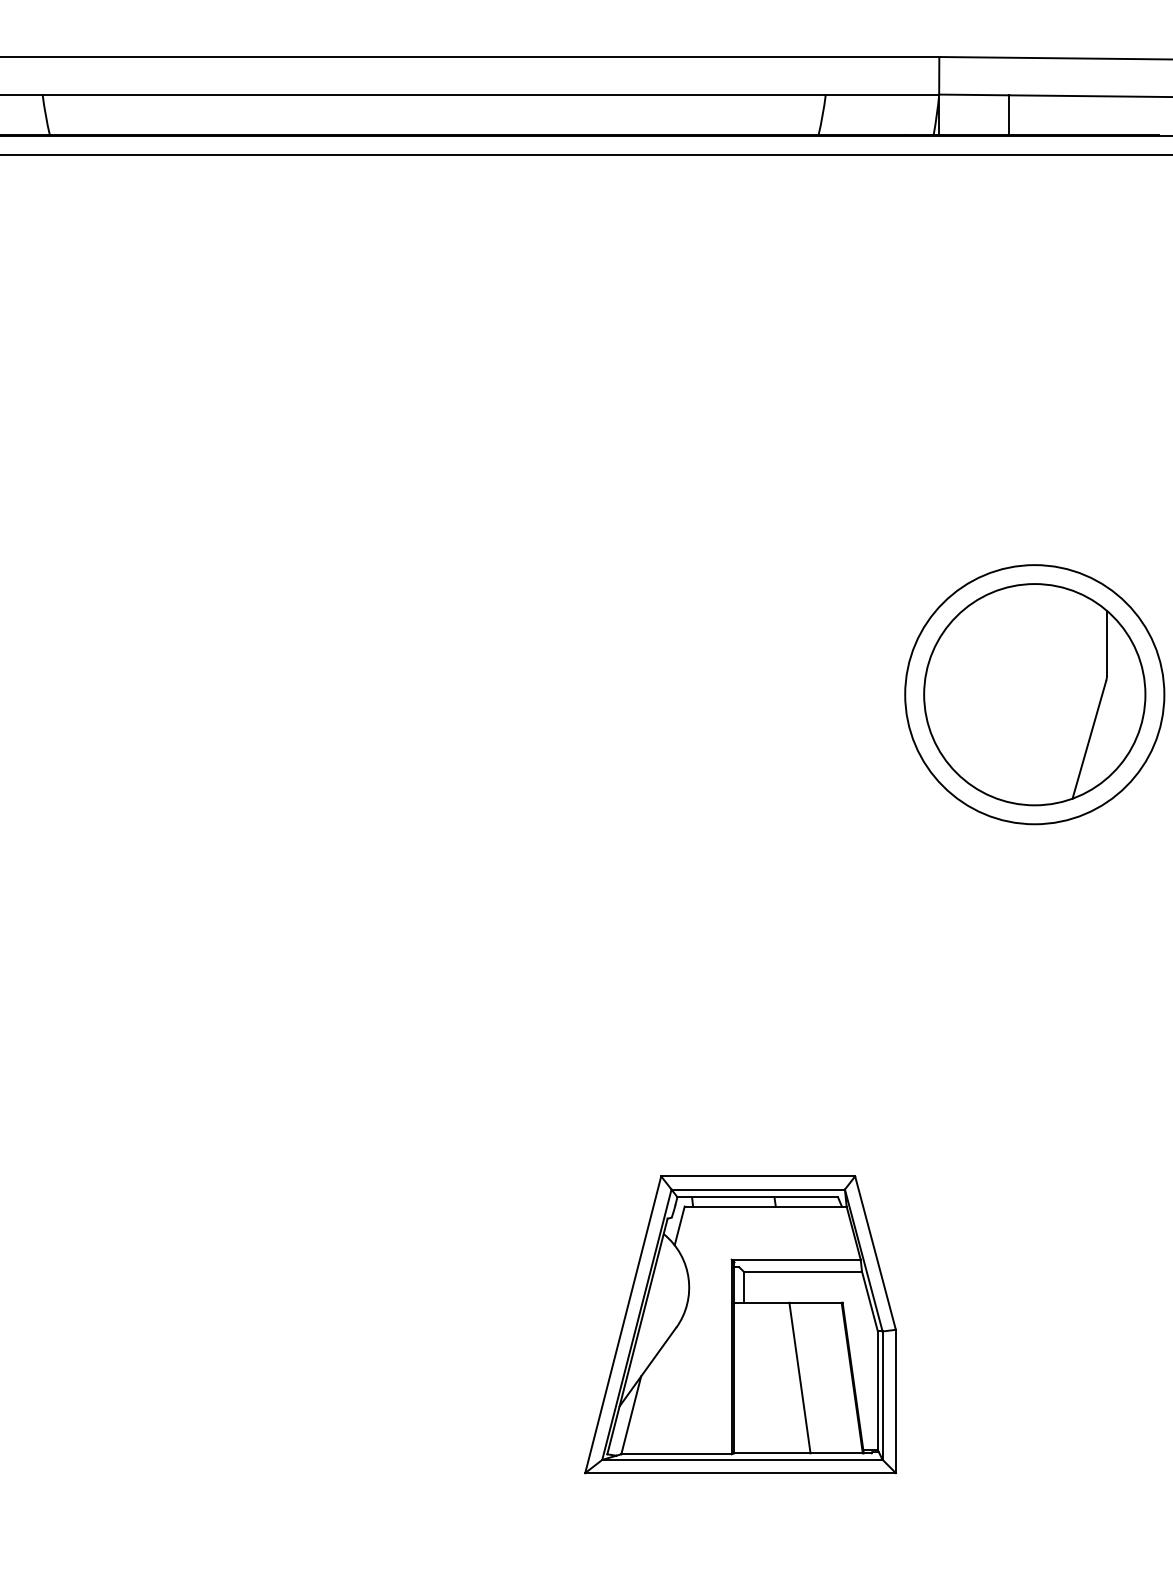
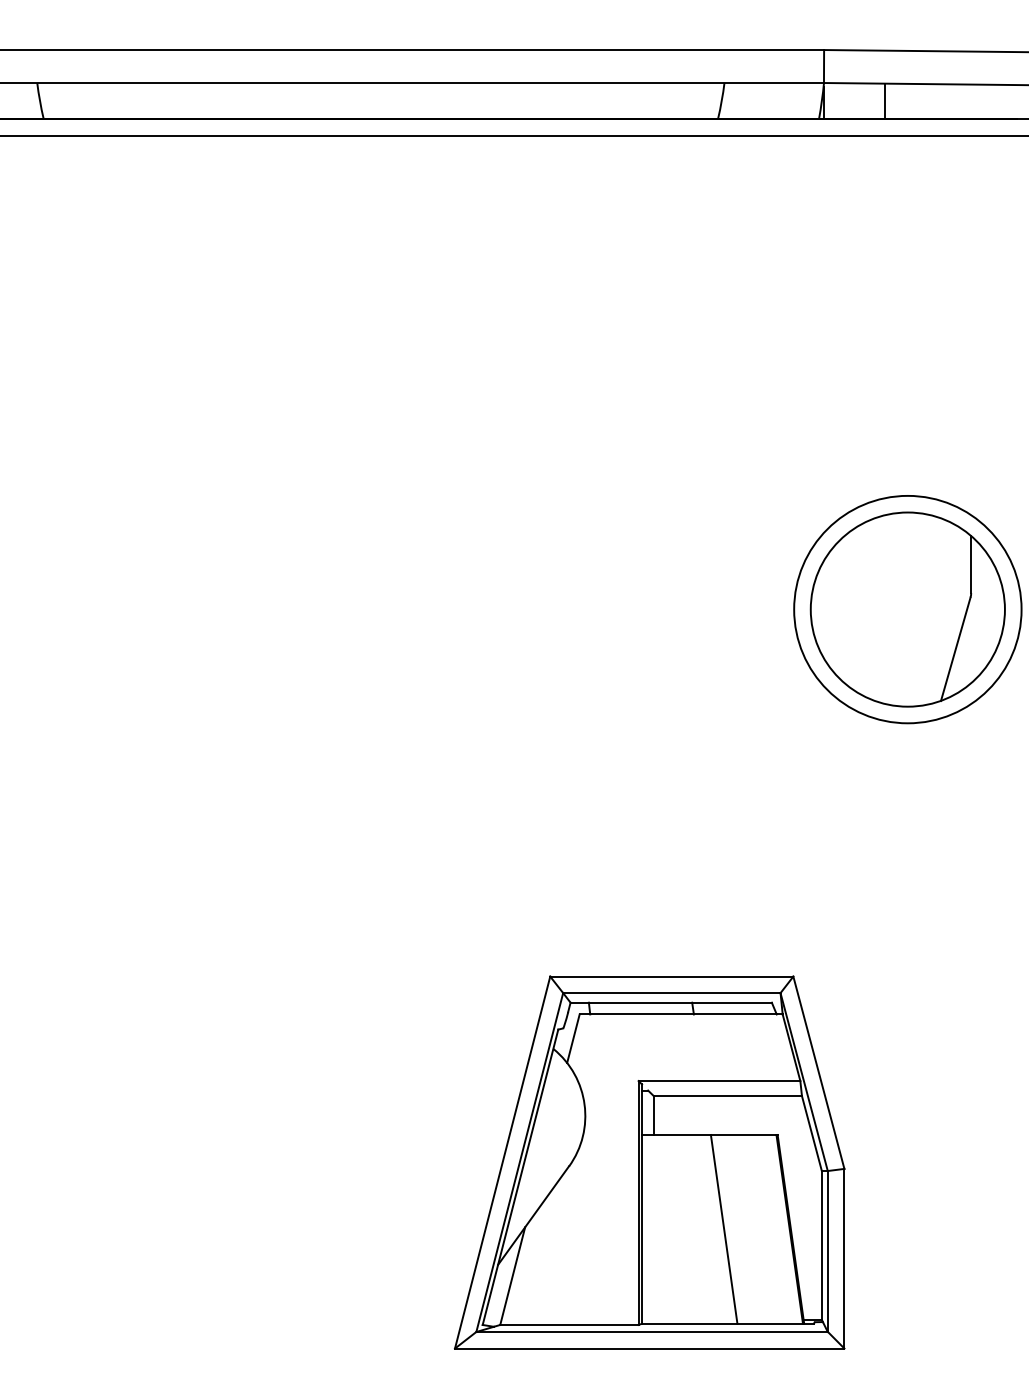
part: (740, 1324) -> (649, 1162), size x1.43

